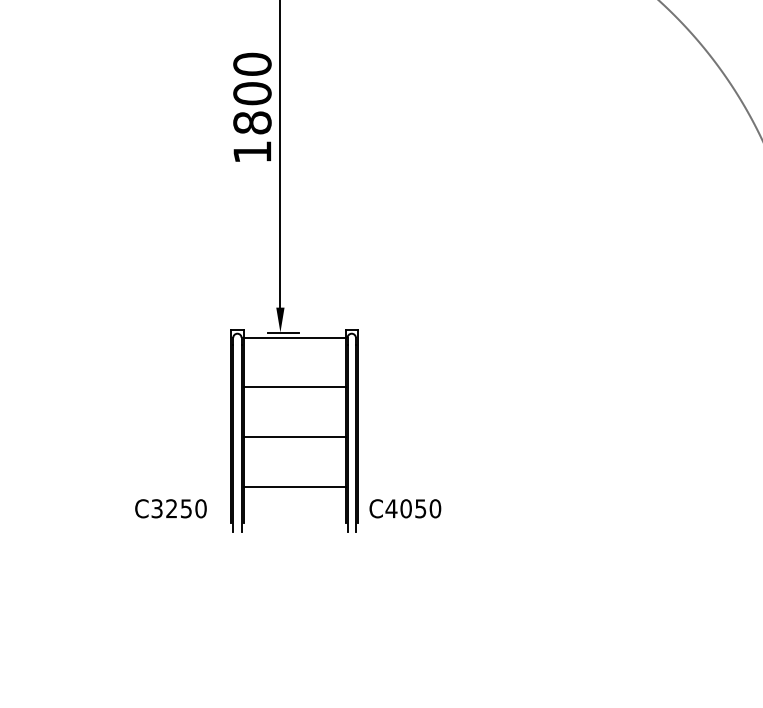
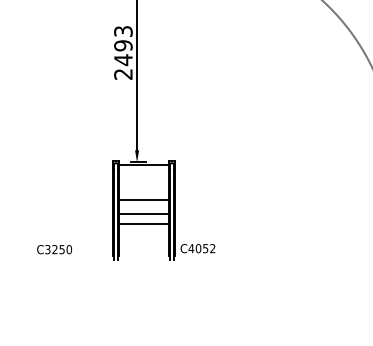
text: (252, 107) -> (123, 52), 1800 -> 2493
line: (293, 387) -> (143, 200), moved
line: (293, 485) -> (143, 223), moved
text: (170, 508) -> (54, 249), moved
text: (434, 508) -> (212, 248), C4050 -> C4052

